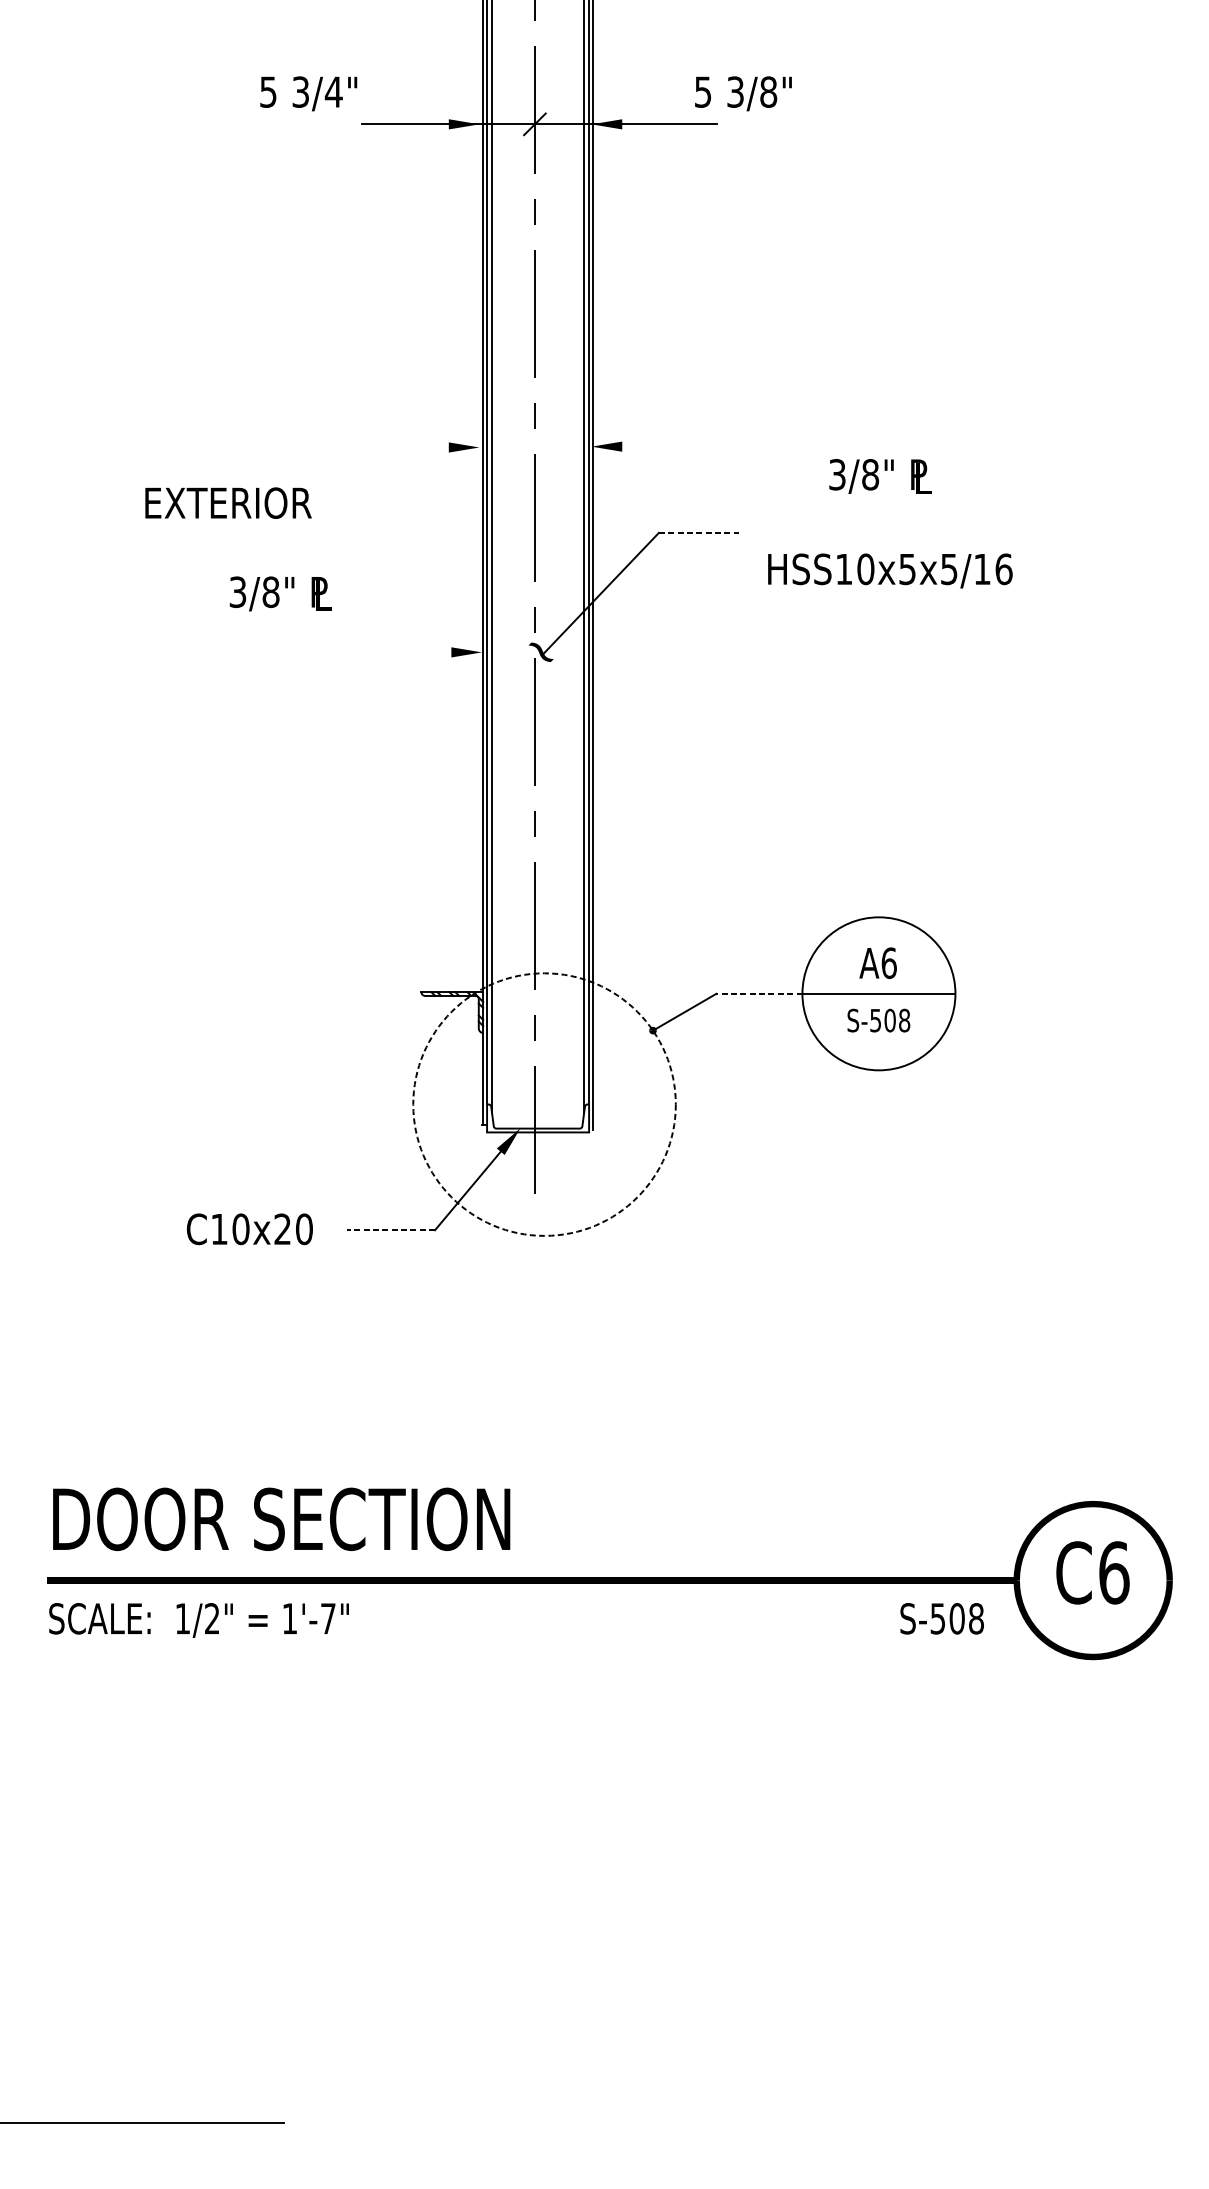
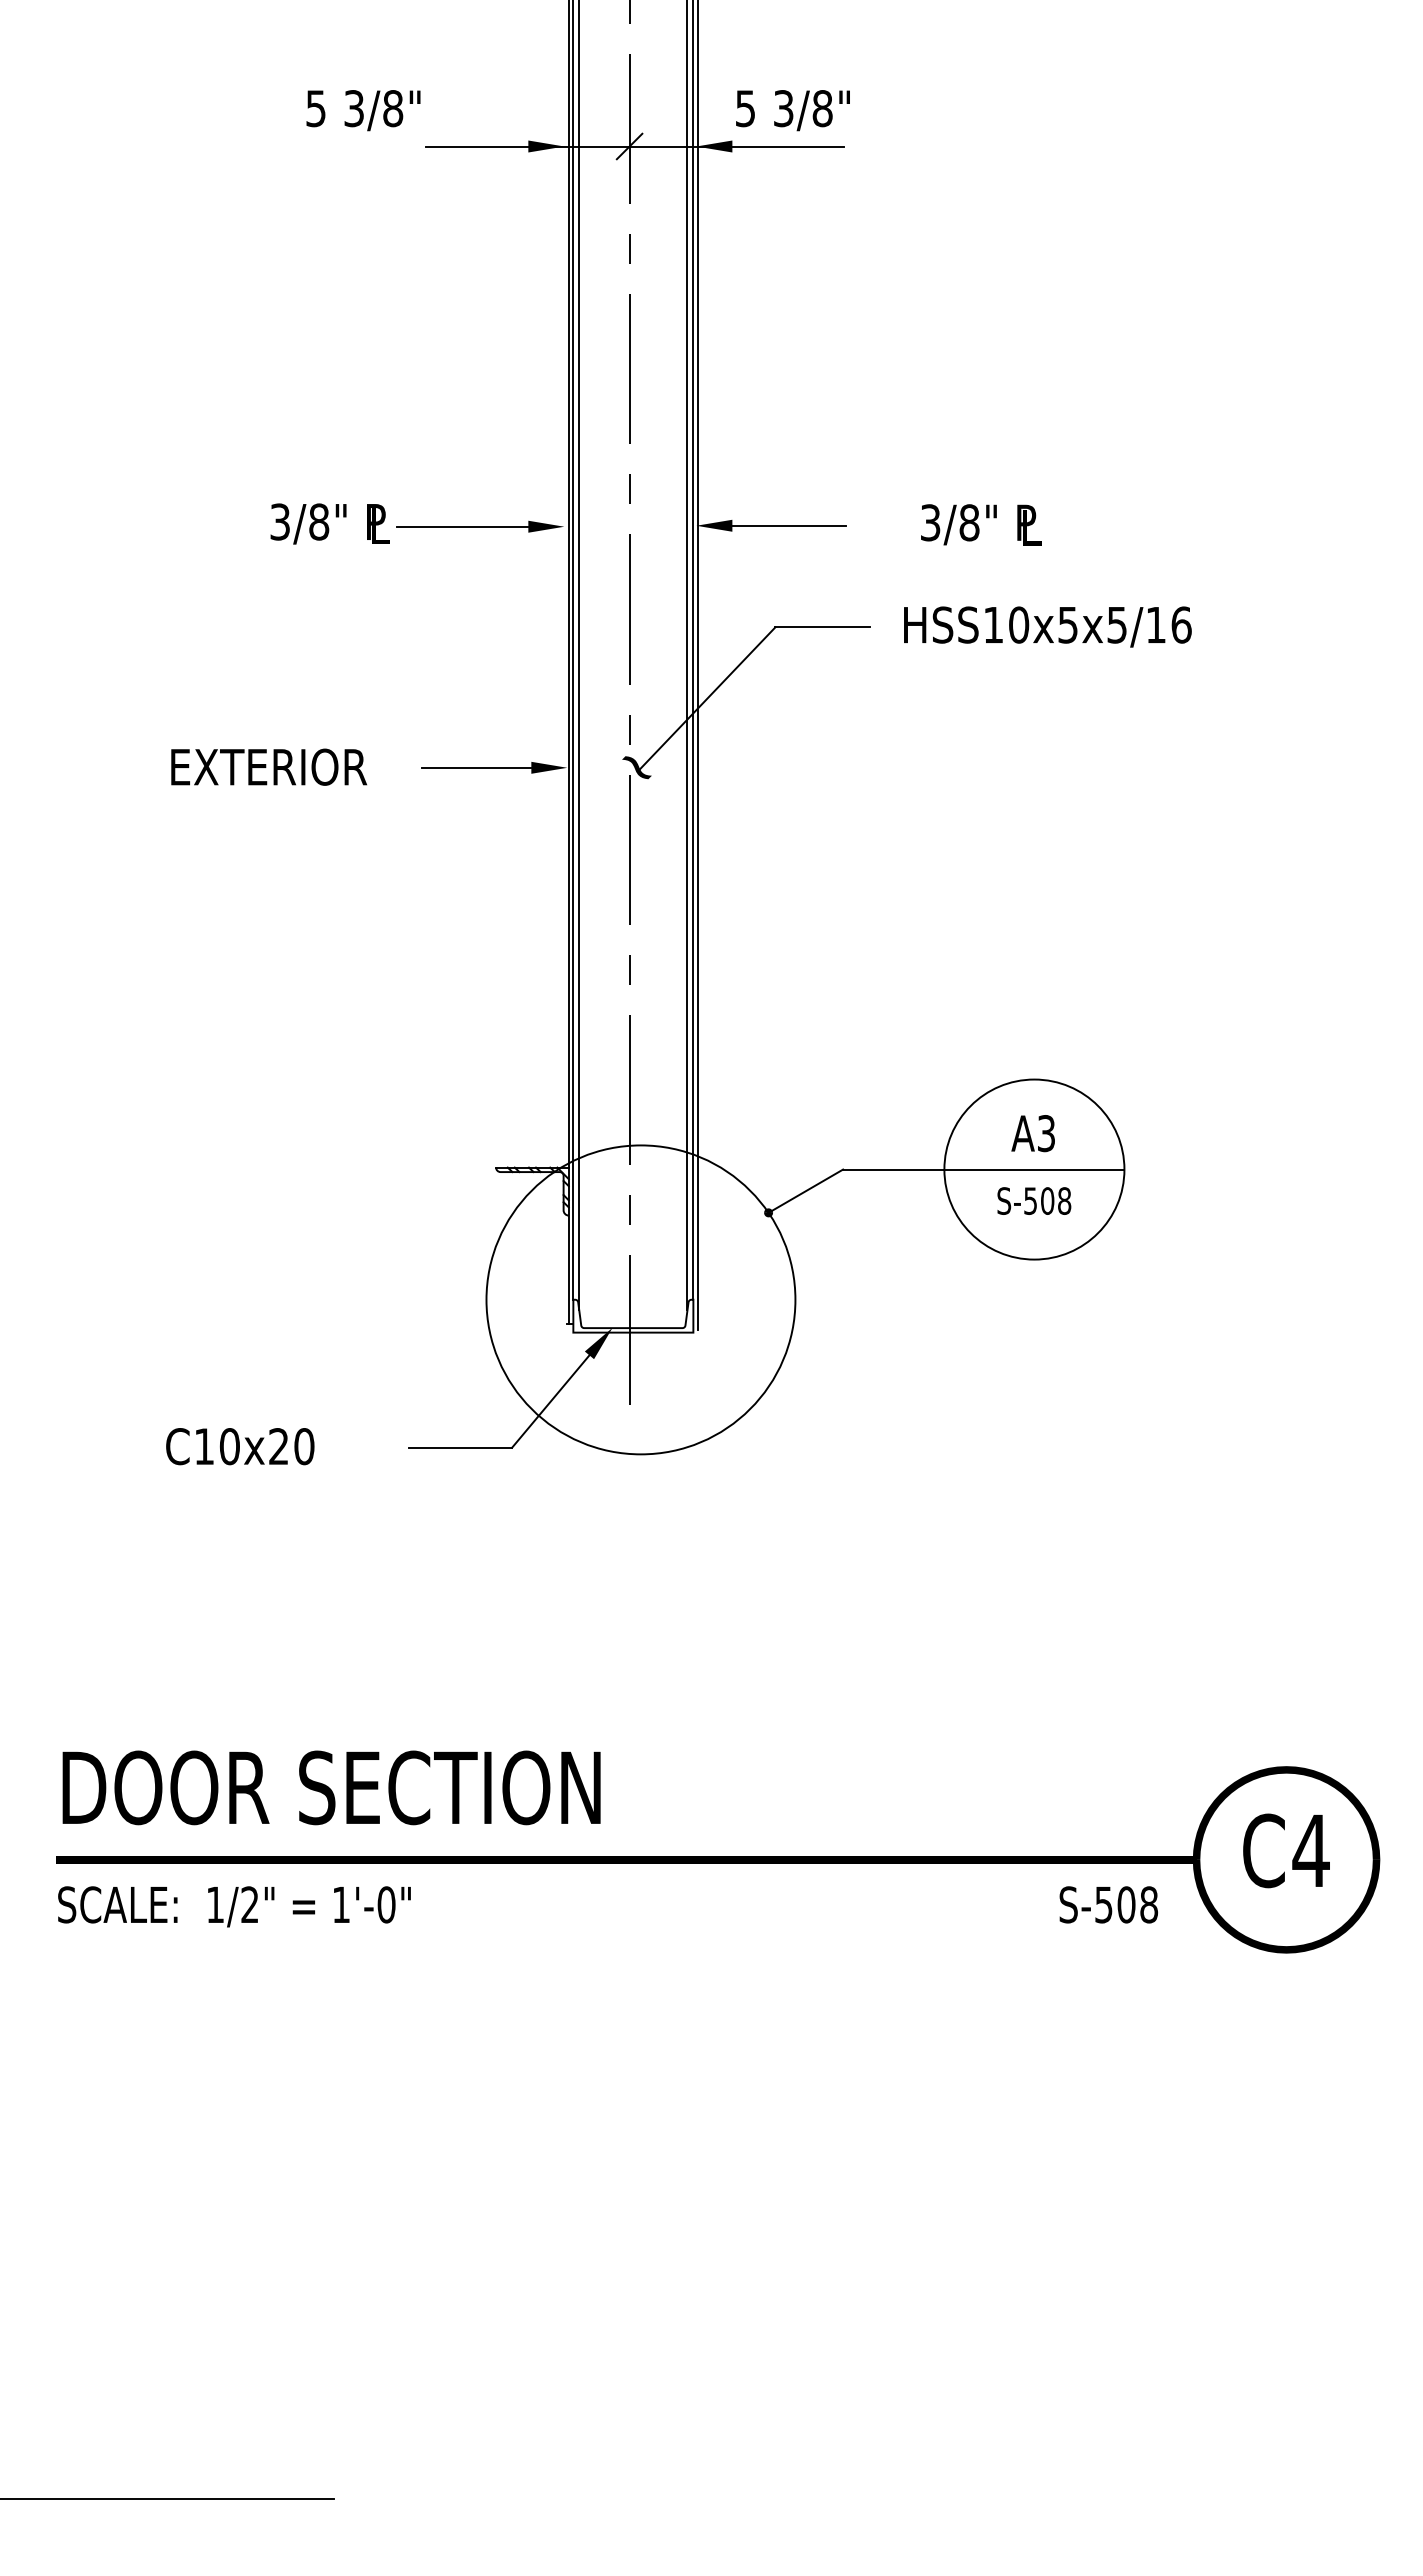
text: (333, 92) -> (392, 108), 3/4" -> 3/8"
text: (743, 93) -> (792, 110), moved
line: (669, 446) -> (788, 525), added
line: (392, 447) -> (462, 526), added
text: (880, 476) -> (981, 524), moved
text: (227, 502) -> (268, 766), moved
line: (698, 533) -> (822, 627), dashed -> solid
text: (890, 570) -> (1047, 626), moved
text: (279, 593) -> (329, 523), moved
line: (404, 652) -> (476, 767), added
text: (889, 963) -> (1046, 1133), A6 -> A3
line: (759, 993) -> (893, 1169), dashed -> solid
circle: (544, 1104) -> (640, 1299), dashed -> solid
text: (250, 1229) -> (240, 1446), moved
line: (391, 1230) -> (460, 1447), dashed -> solid
text: (1113, 1572) -> (1310, 1850), C6 -> C4
text: (328, 1618) -> (386, 1904), 1'-7" -> 1'-0"

